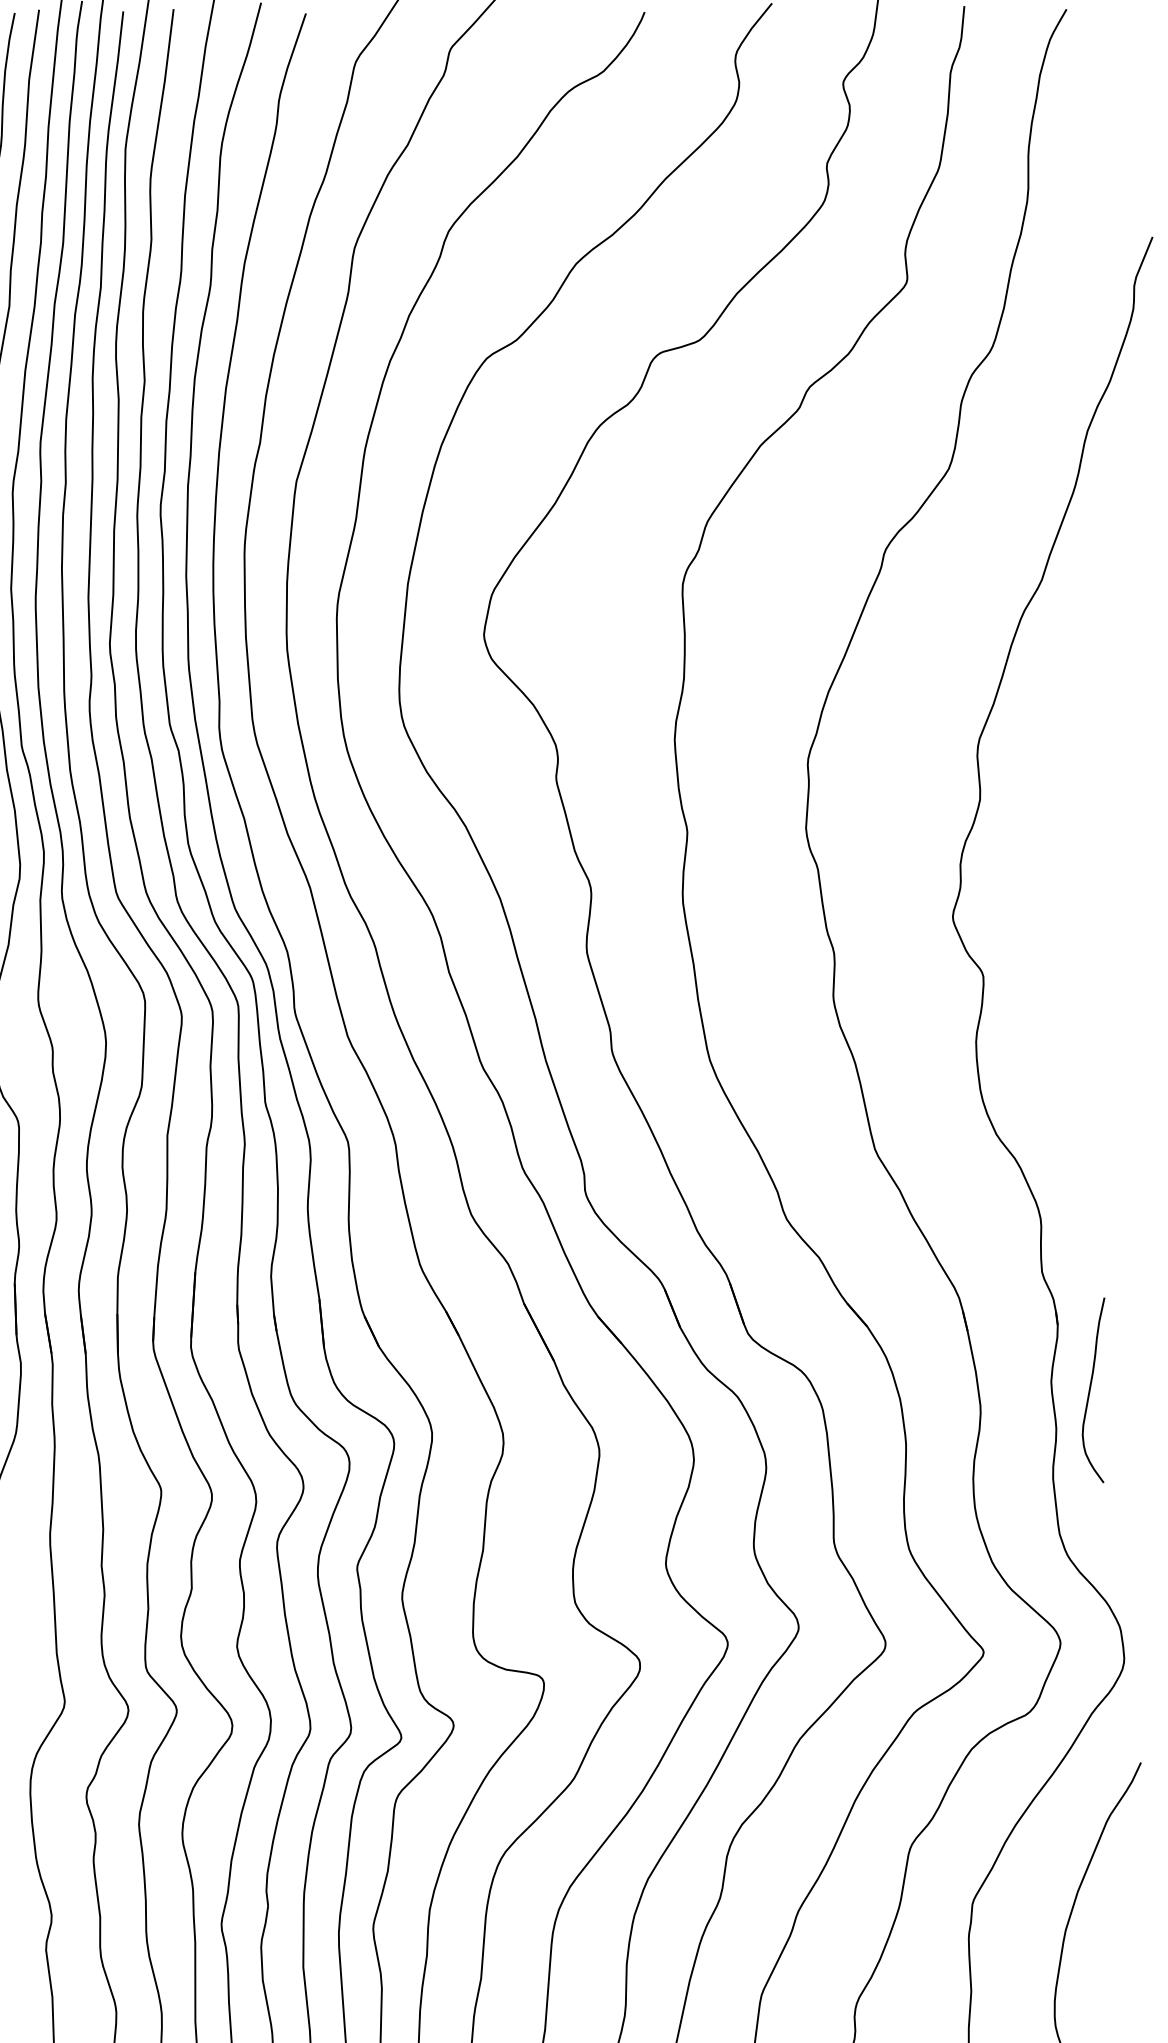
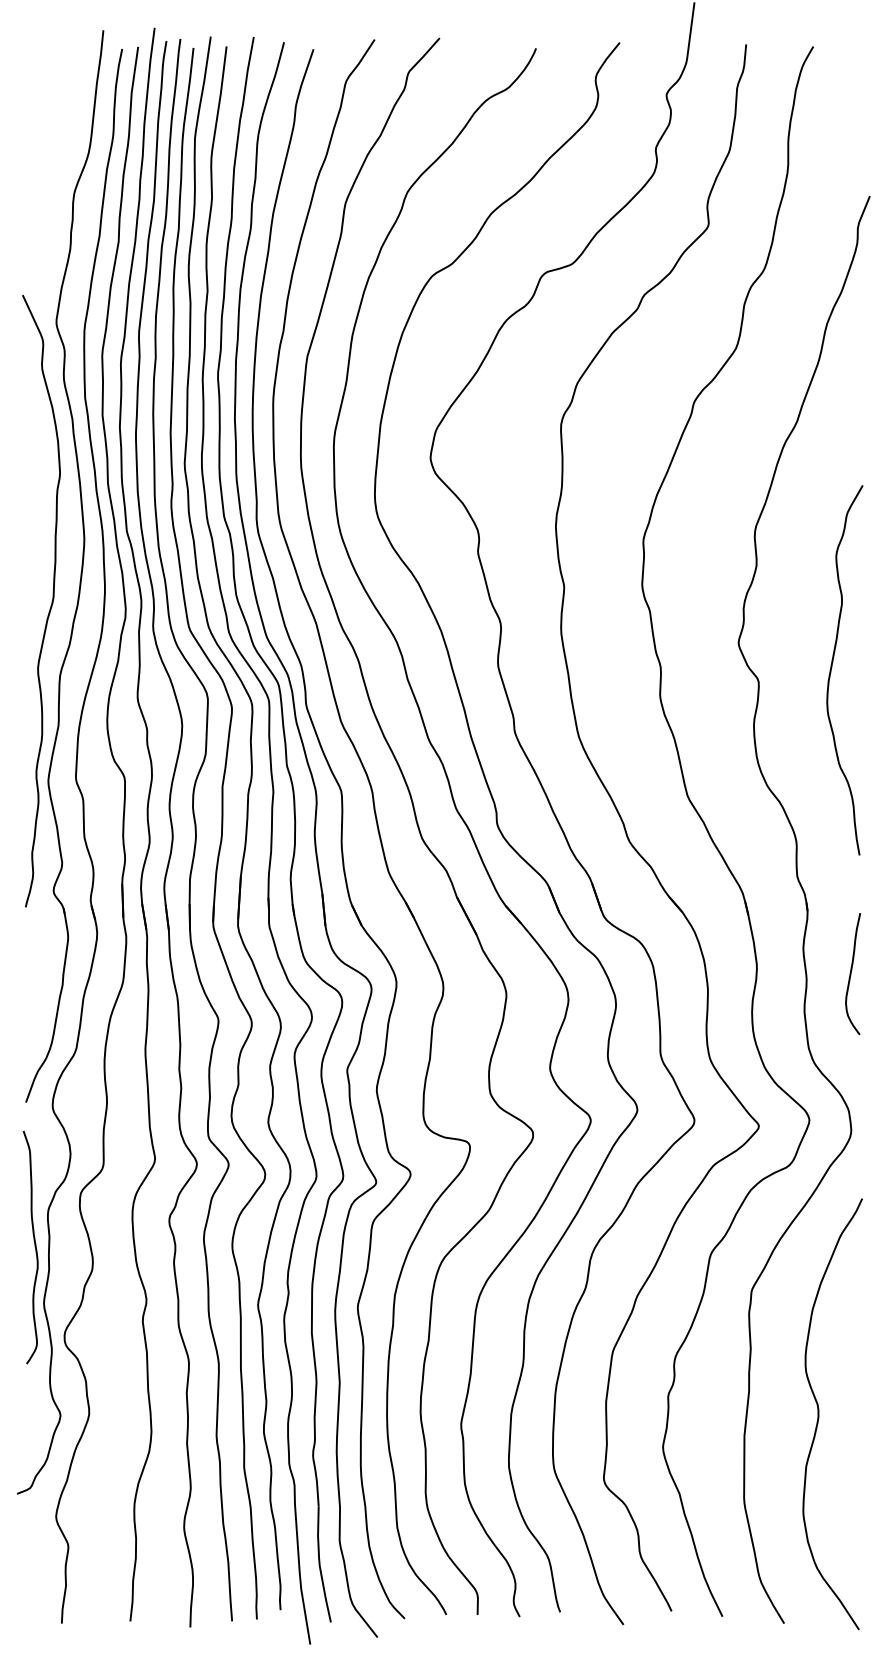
curve: (1095, 954) -> (832, 667), added
curve: (1091, 1391) -> (851, 974), moved

